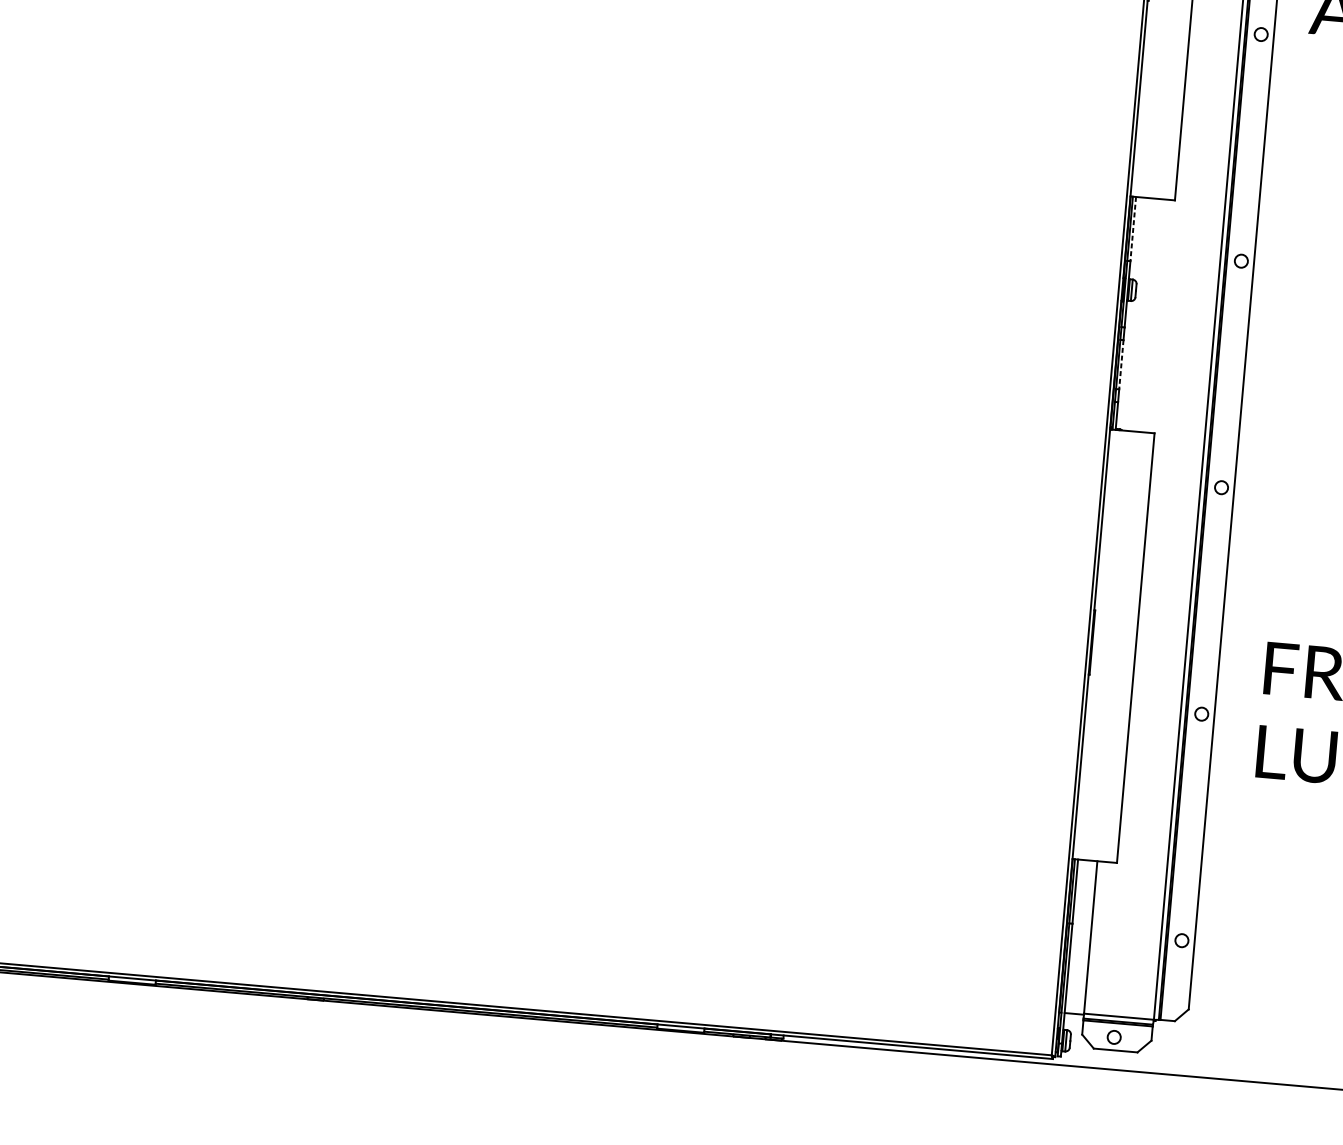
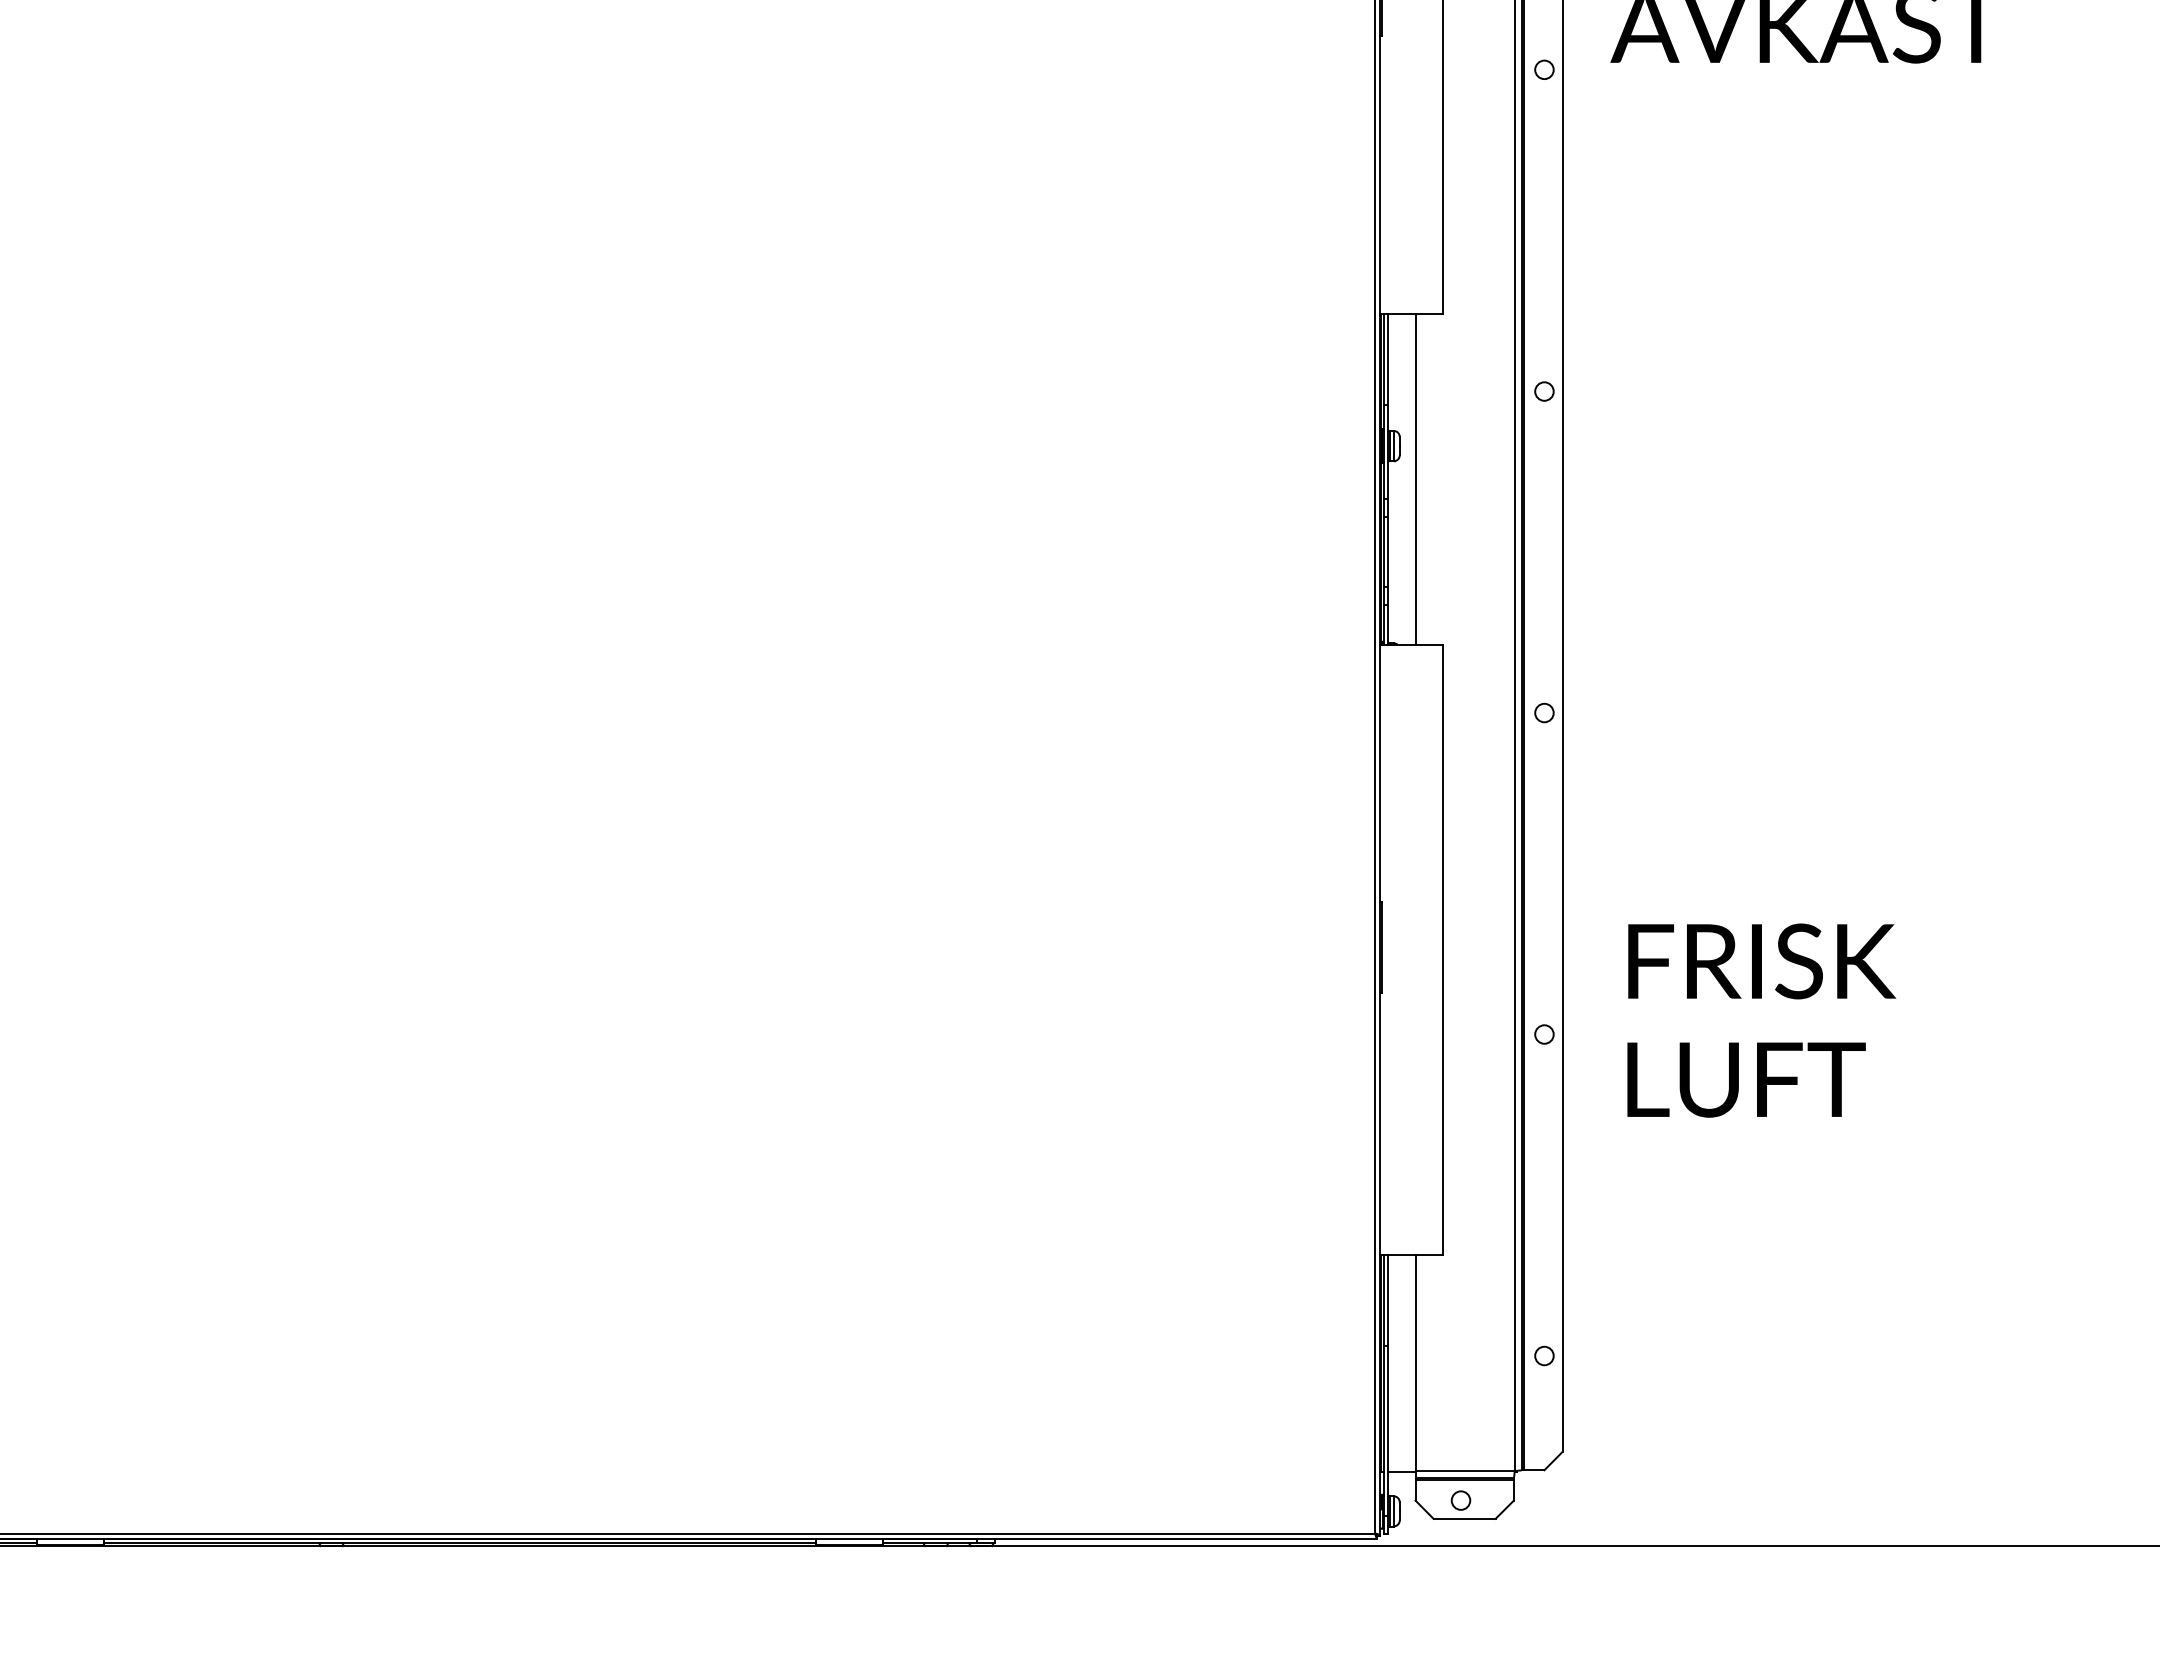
line: (1133, 229) -> (1388, 359), dashed -> solid
line: (1145, 315) -> (1415, 479), added
line: (1121, 364) -> (1388, 552), dashed -> solid

